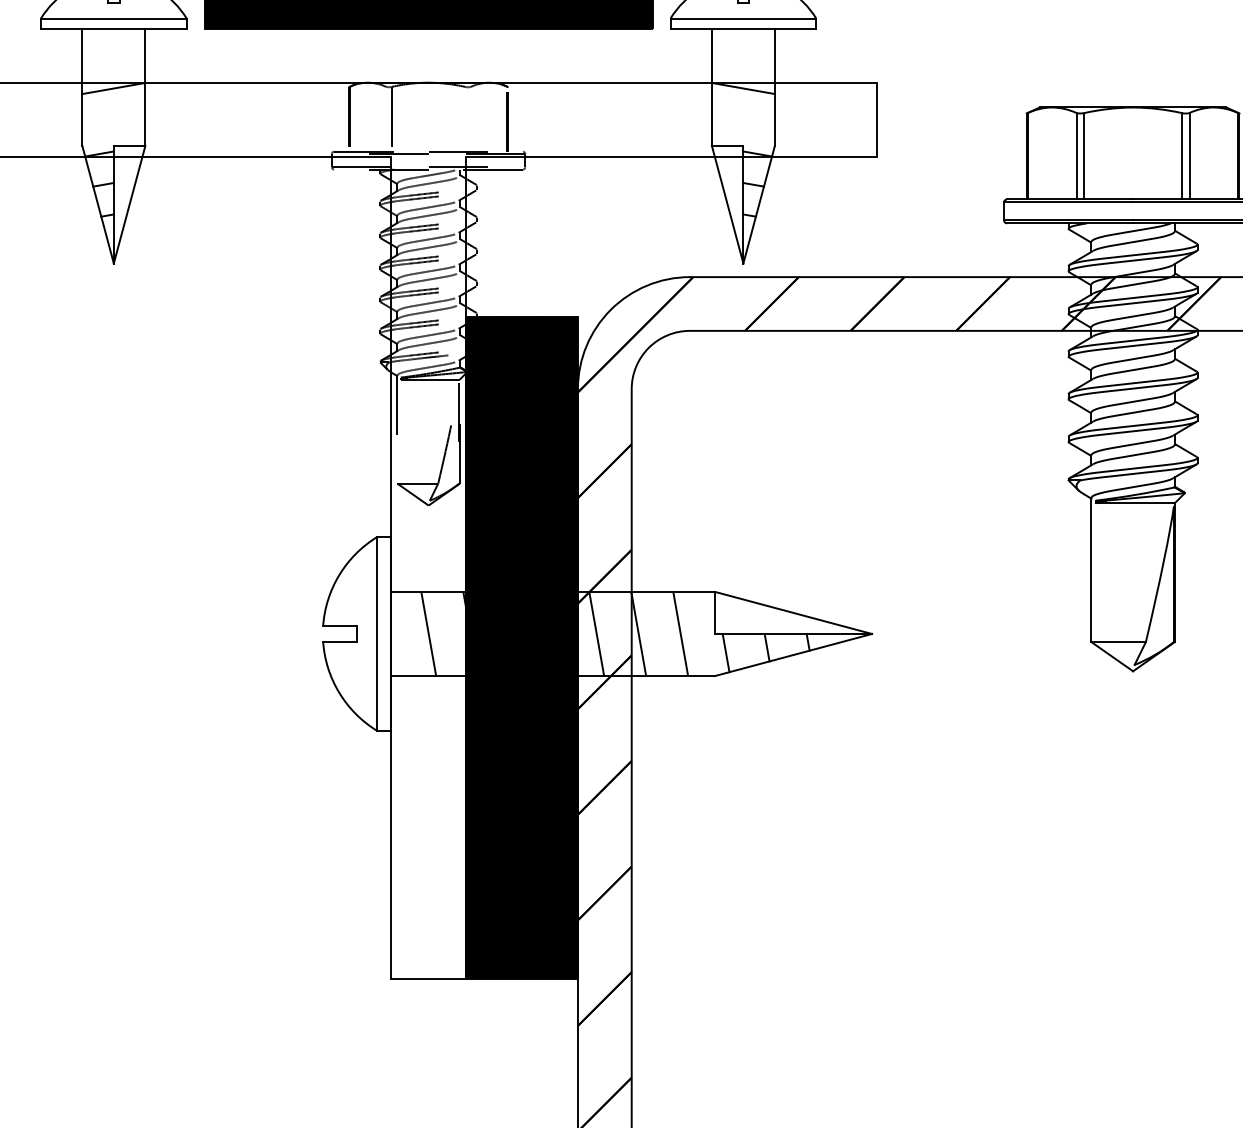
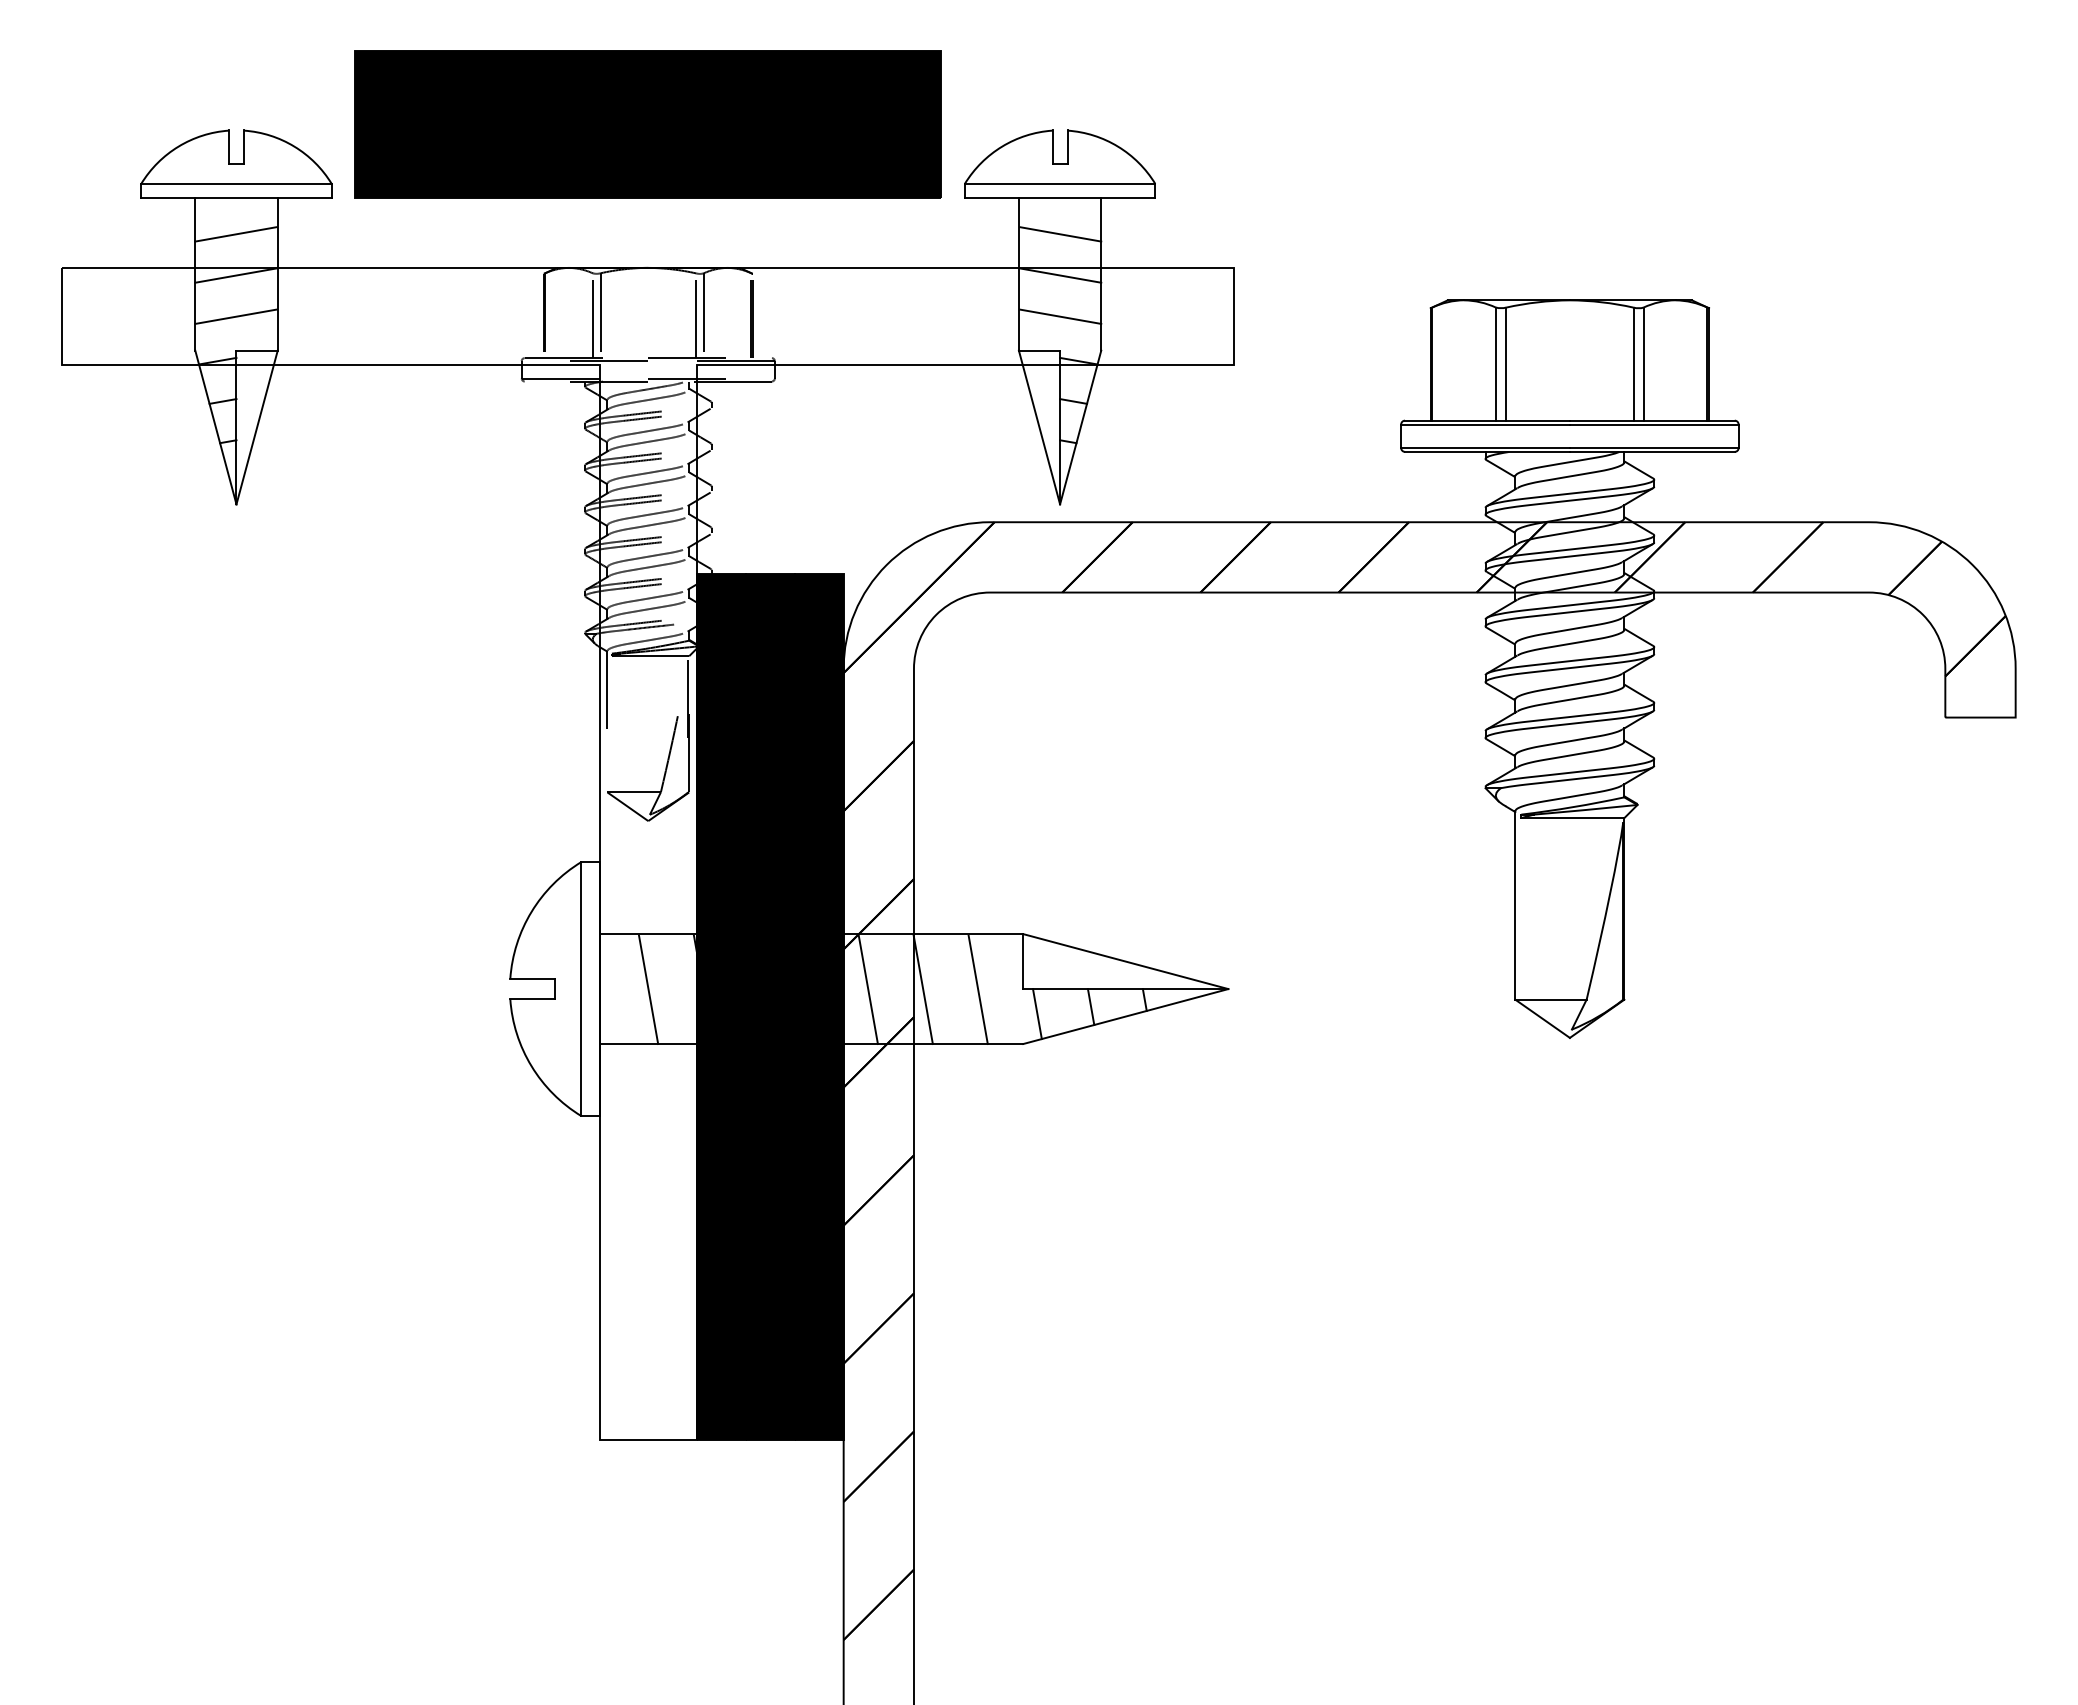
line: (113, 57) -> (235, 234), added
line: (743, 57) -> (1060, 234), added
line: (113, 119) -> (235, 316), added
line: (385, 119) -> (592, 315), added
line: (465, 119) -> (696, 315), added
line: (470, 119) -> (703, 315), added
line: (743, 119) -> (1060, 316), added

